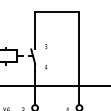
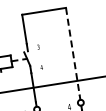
line: (79, 56) -> (72, 51), solid -> dashed

